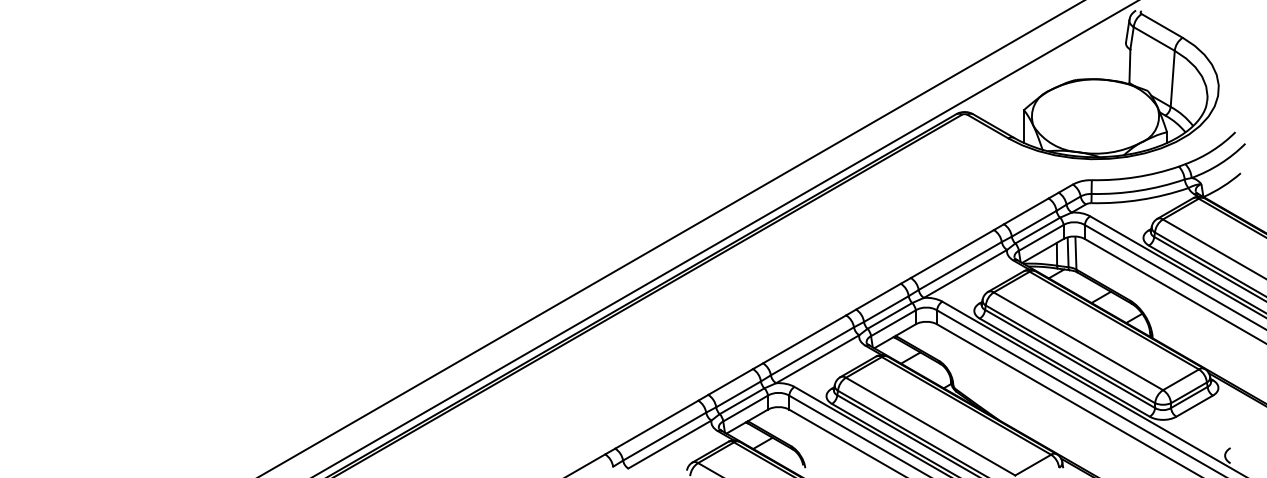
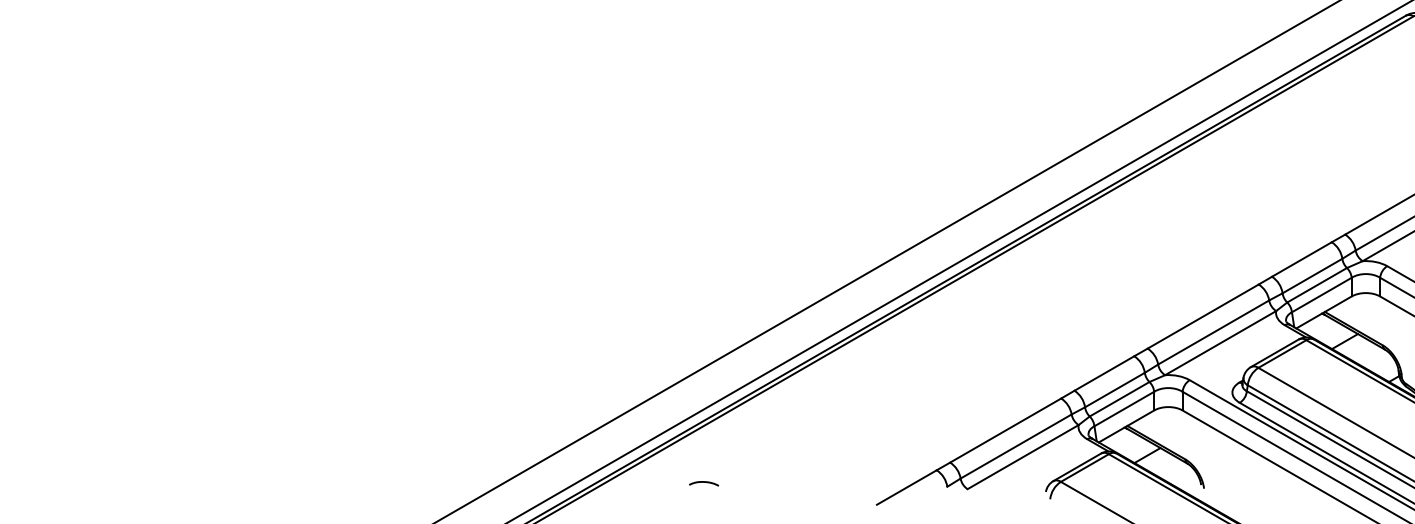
curve: (430, 463) -> (703, 482), added

